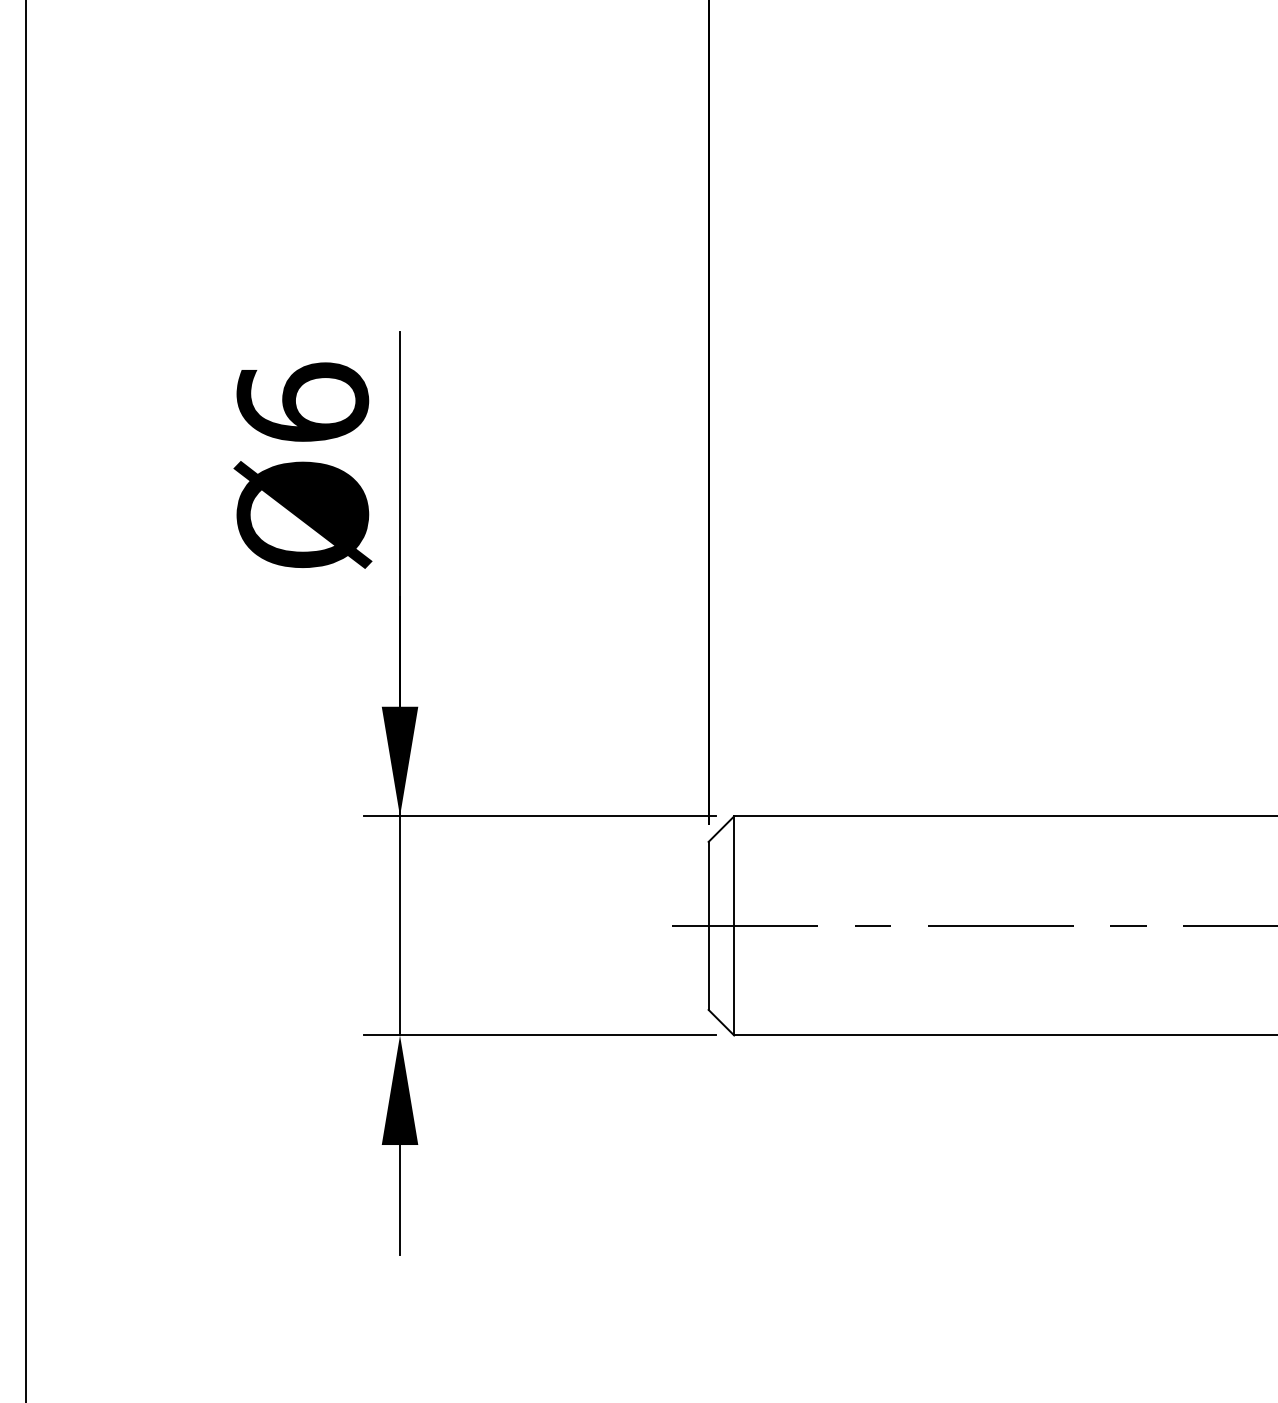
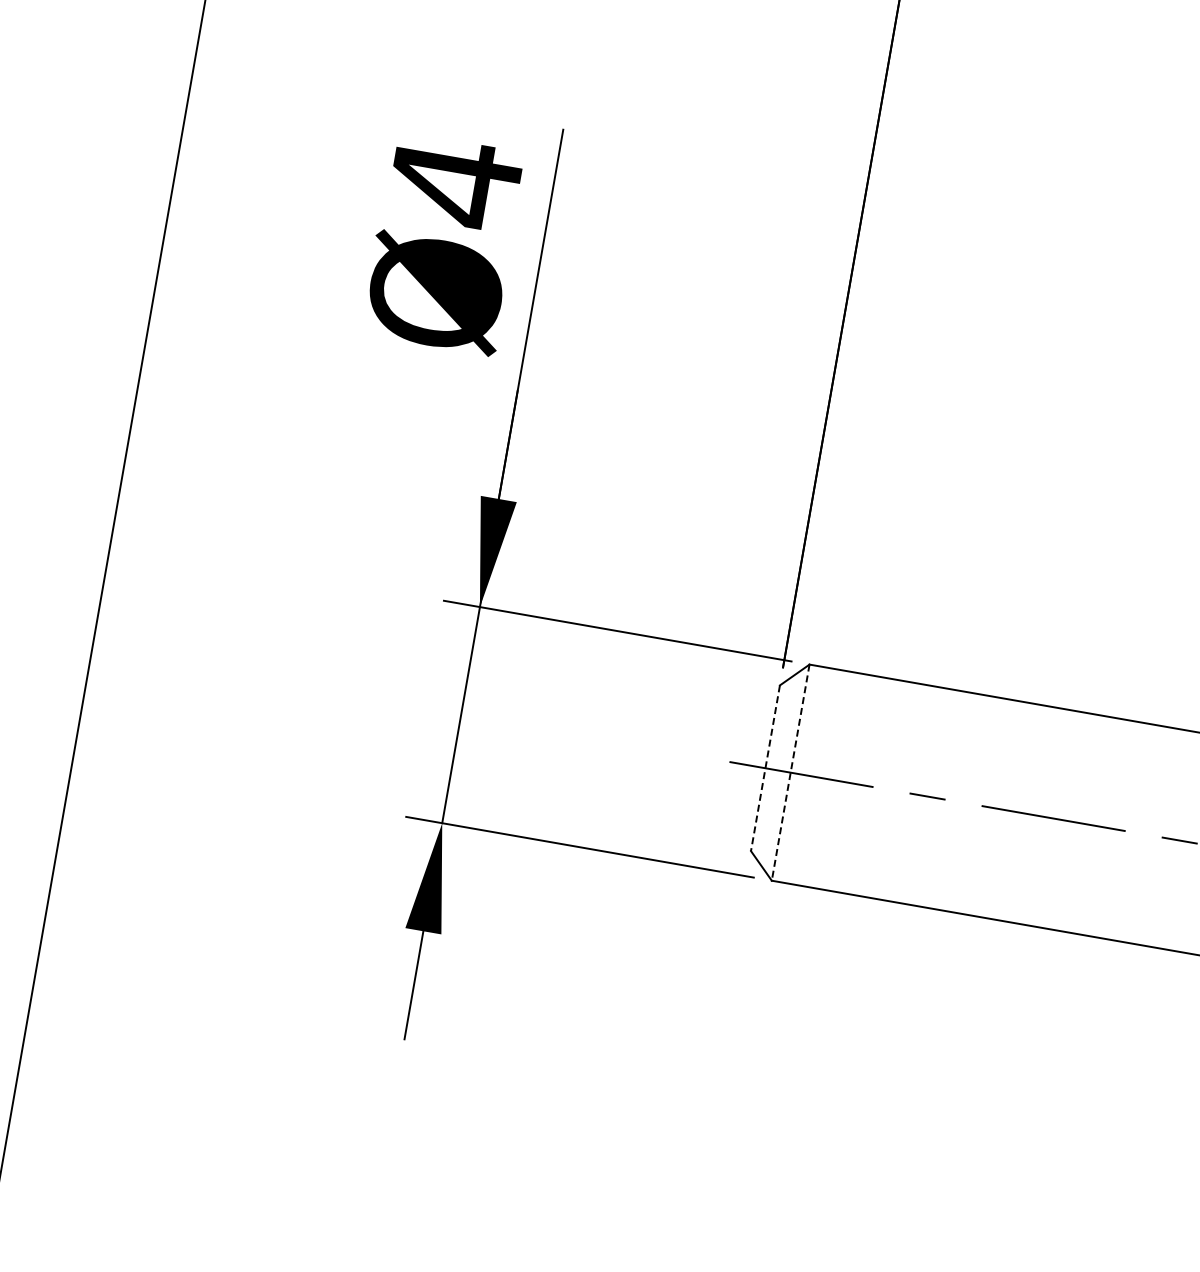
text: (302, 403) -> (454, 183), Ø6 -> Ø4
line: (708, 925) -> (765, 767), solid -> dashed
line: (734, 925) -> (791, 772), solid -> dashed

